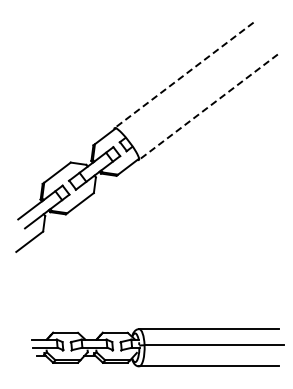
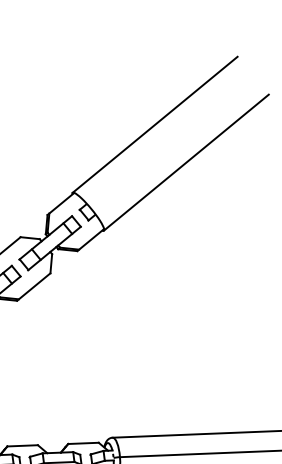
line: (183, 75) -> (154, 125), dashed -> solid
line: (207, 107) -> (185, 163), dashed -> solid

